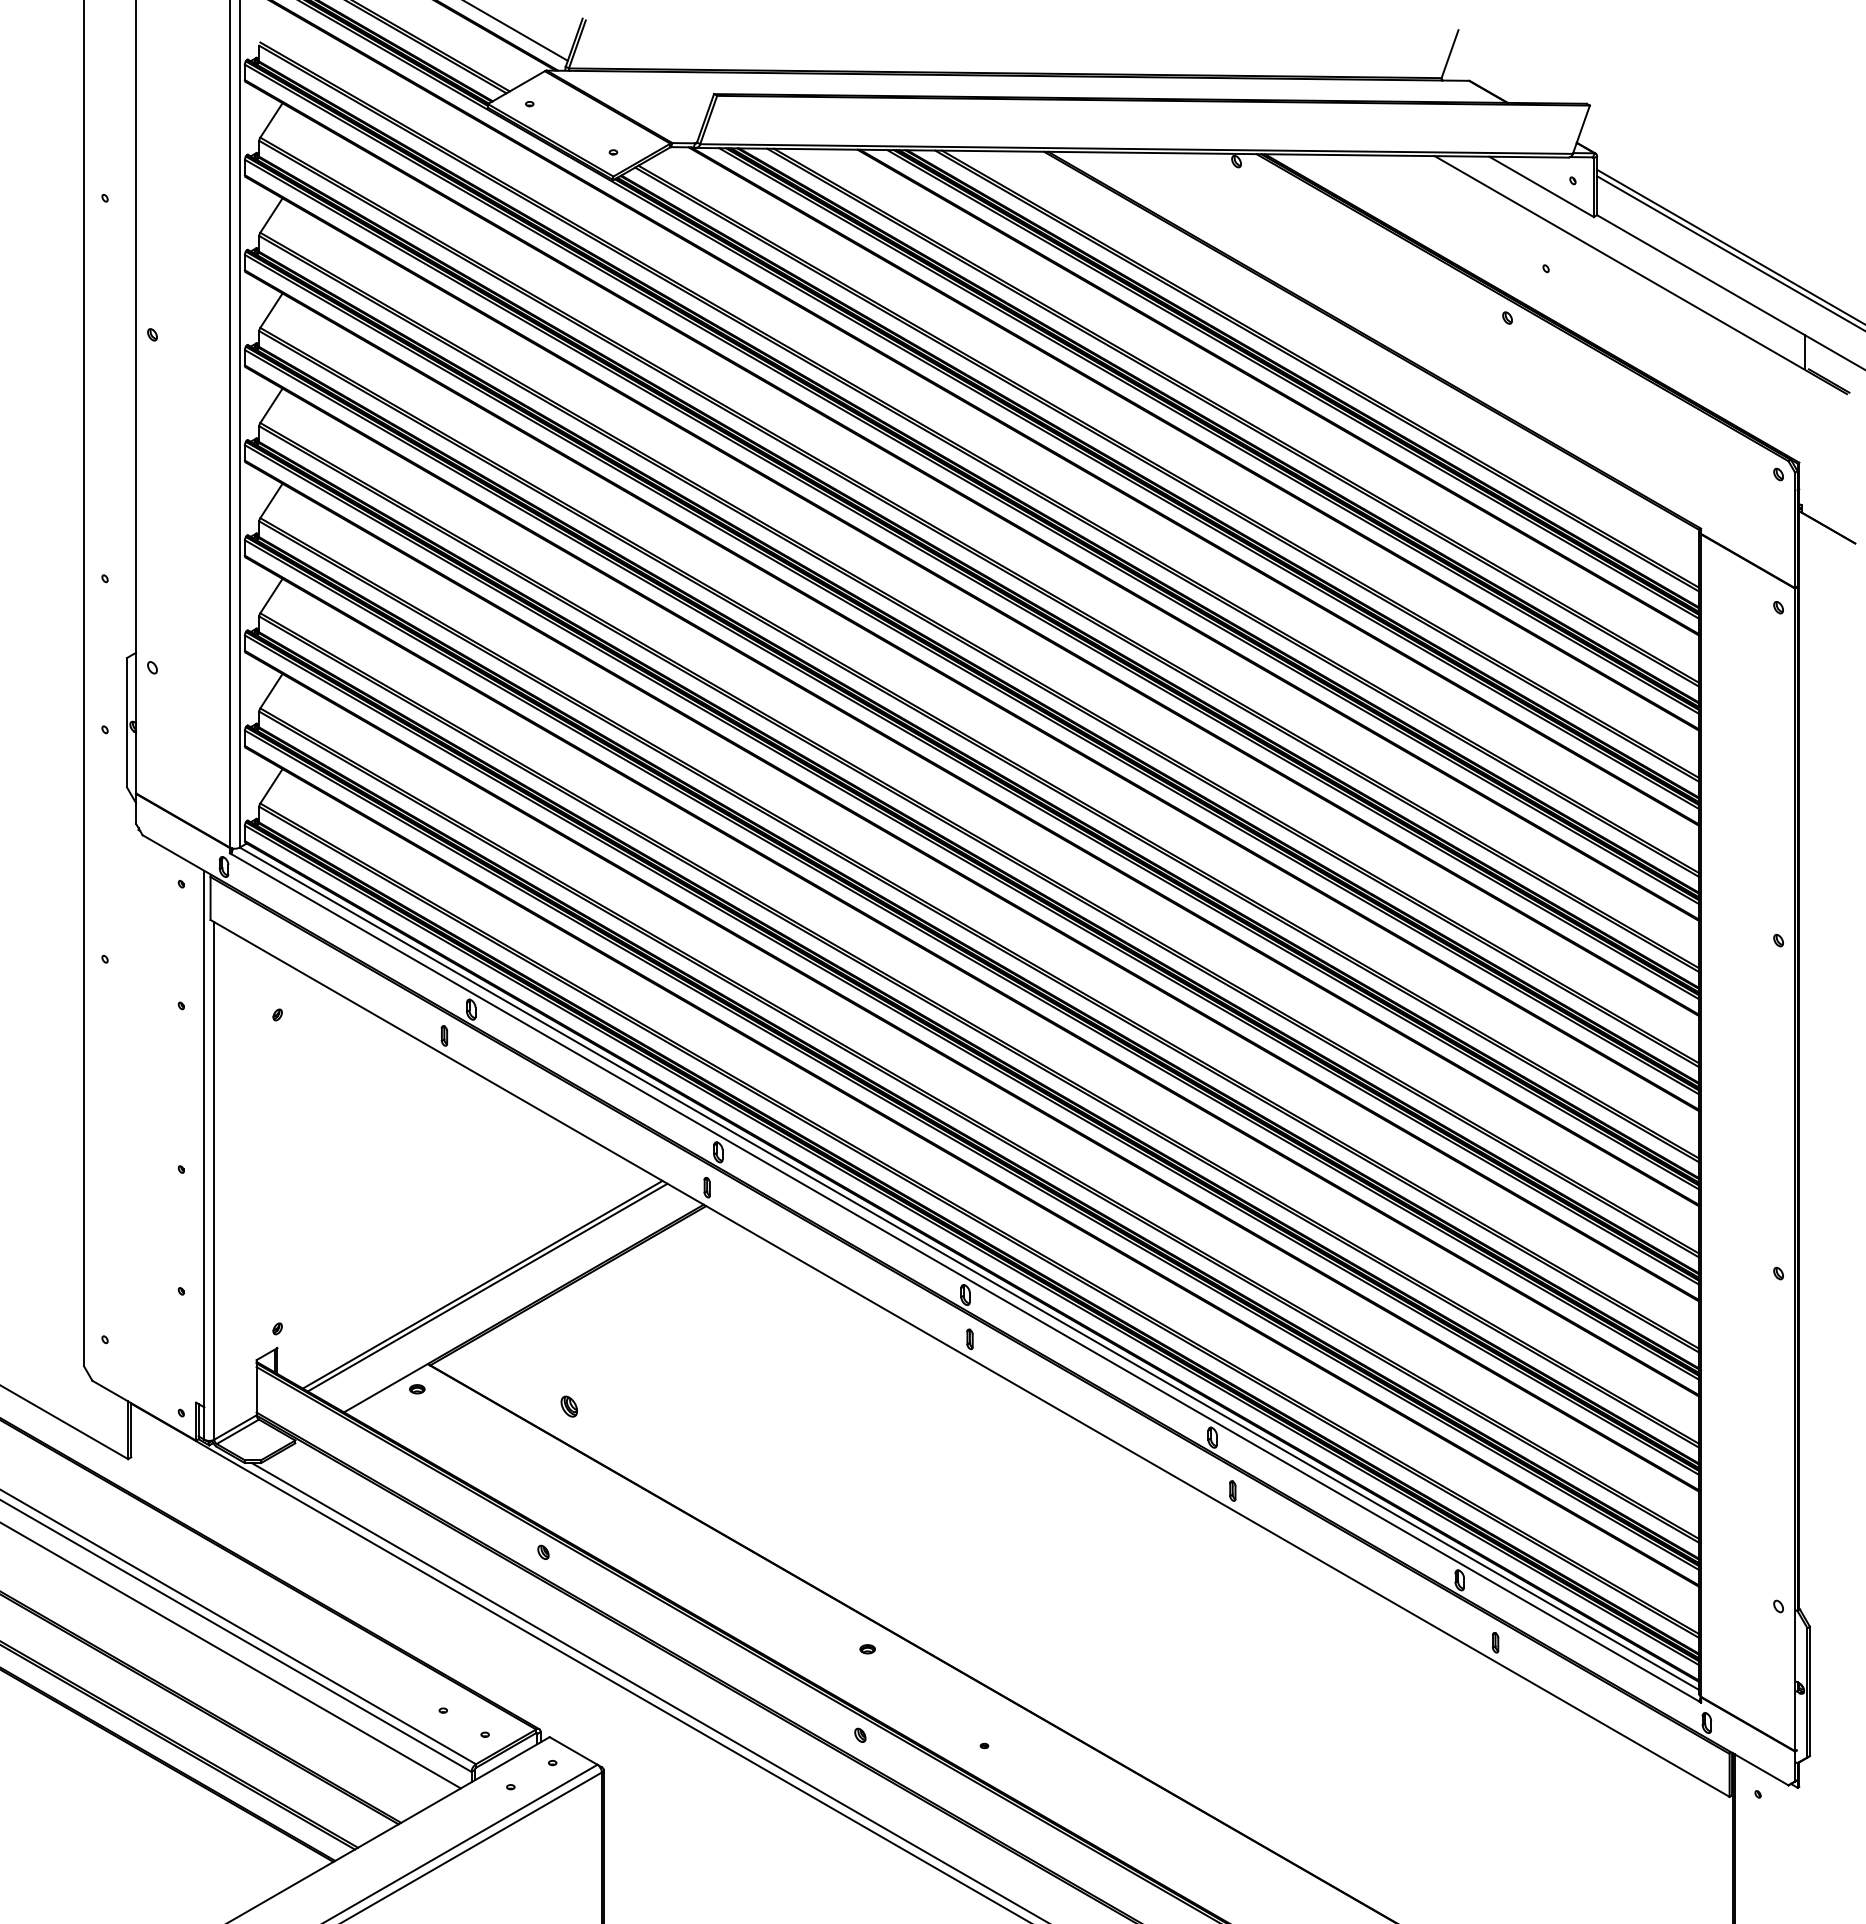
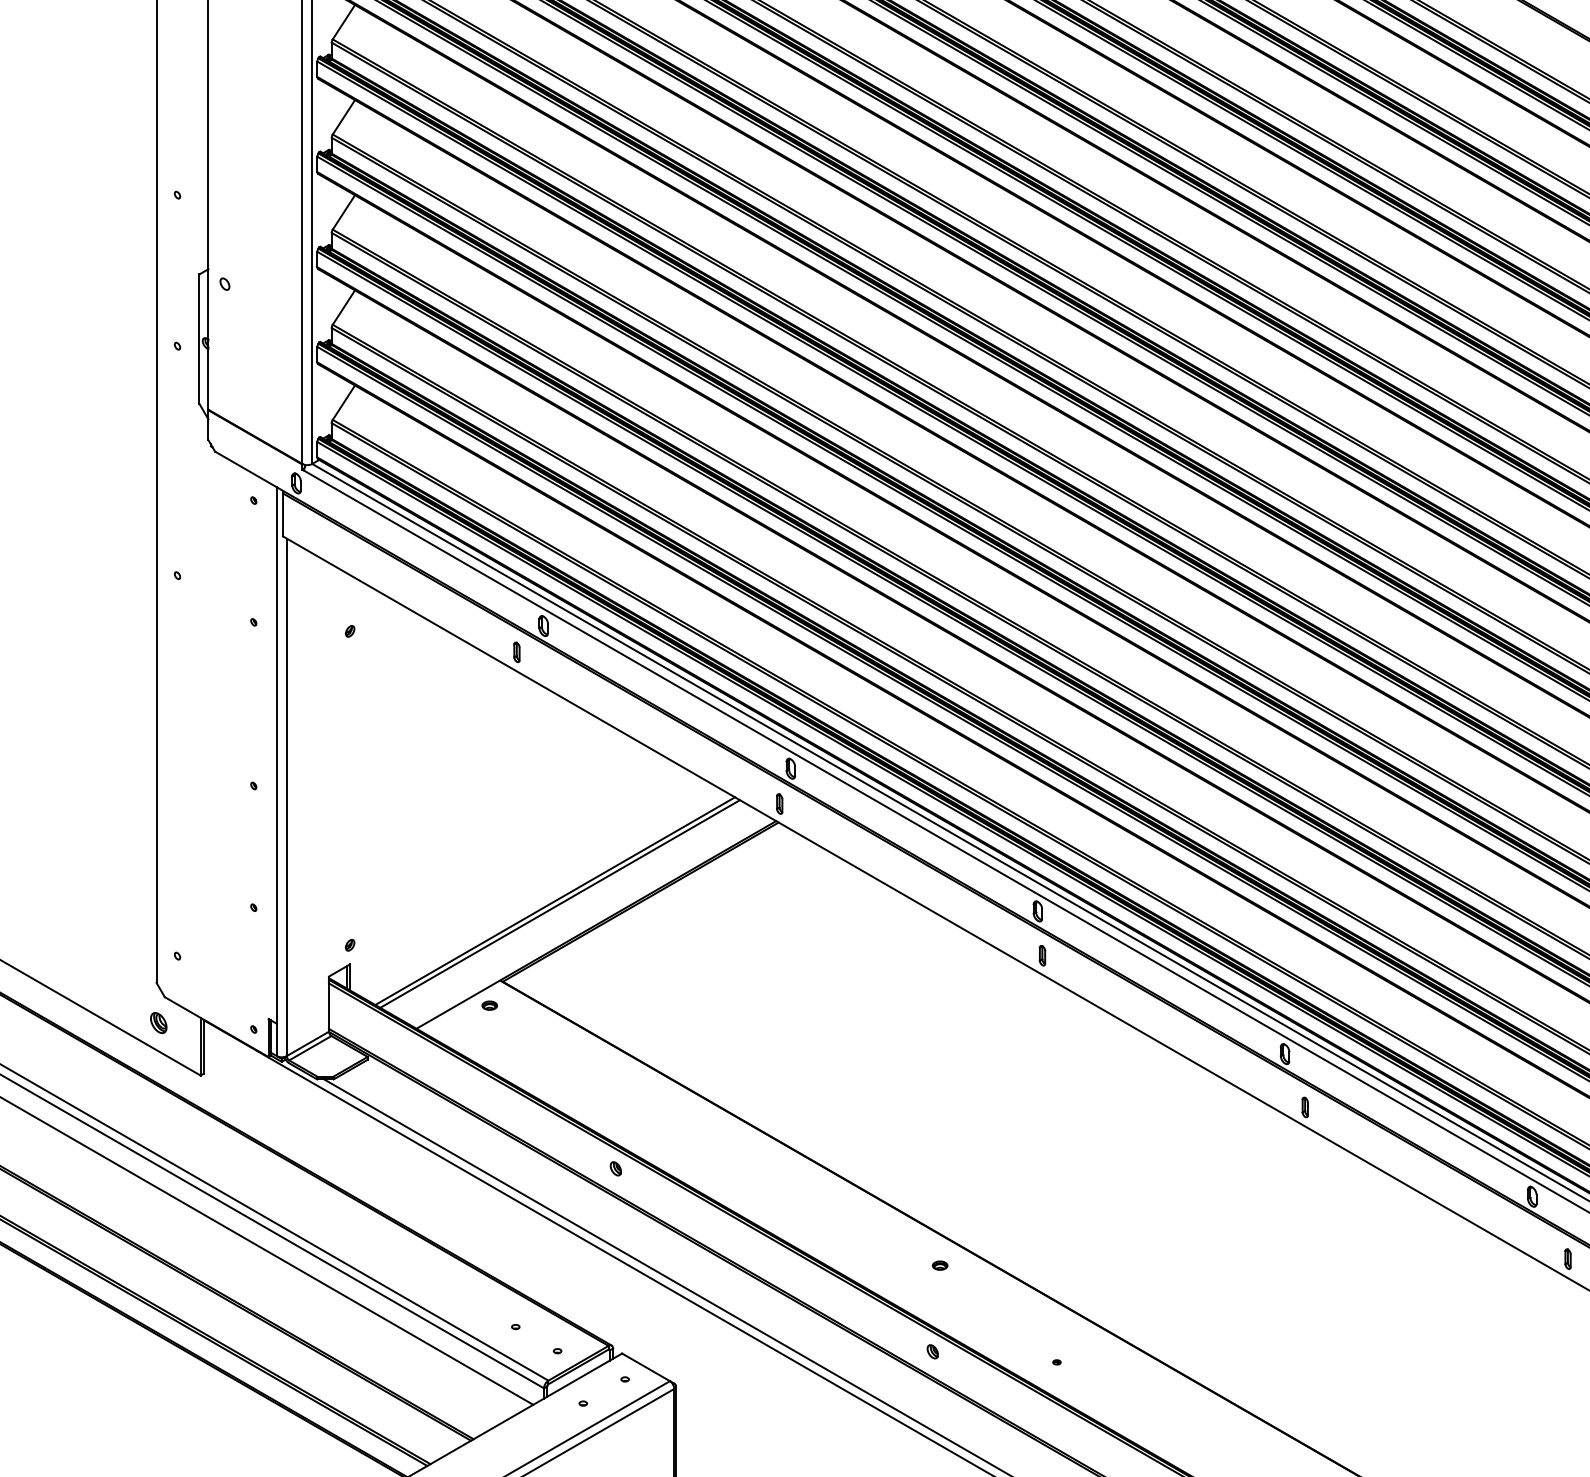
part: (568, 1406) -> (157, 1022), moved

